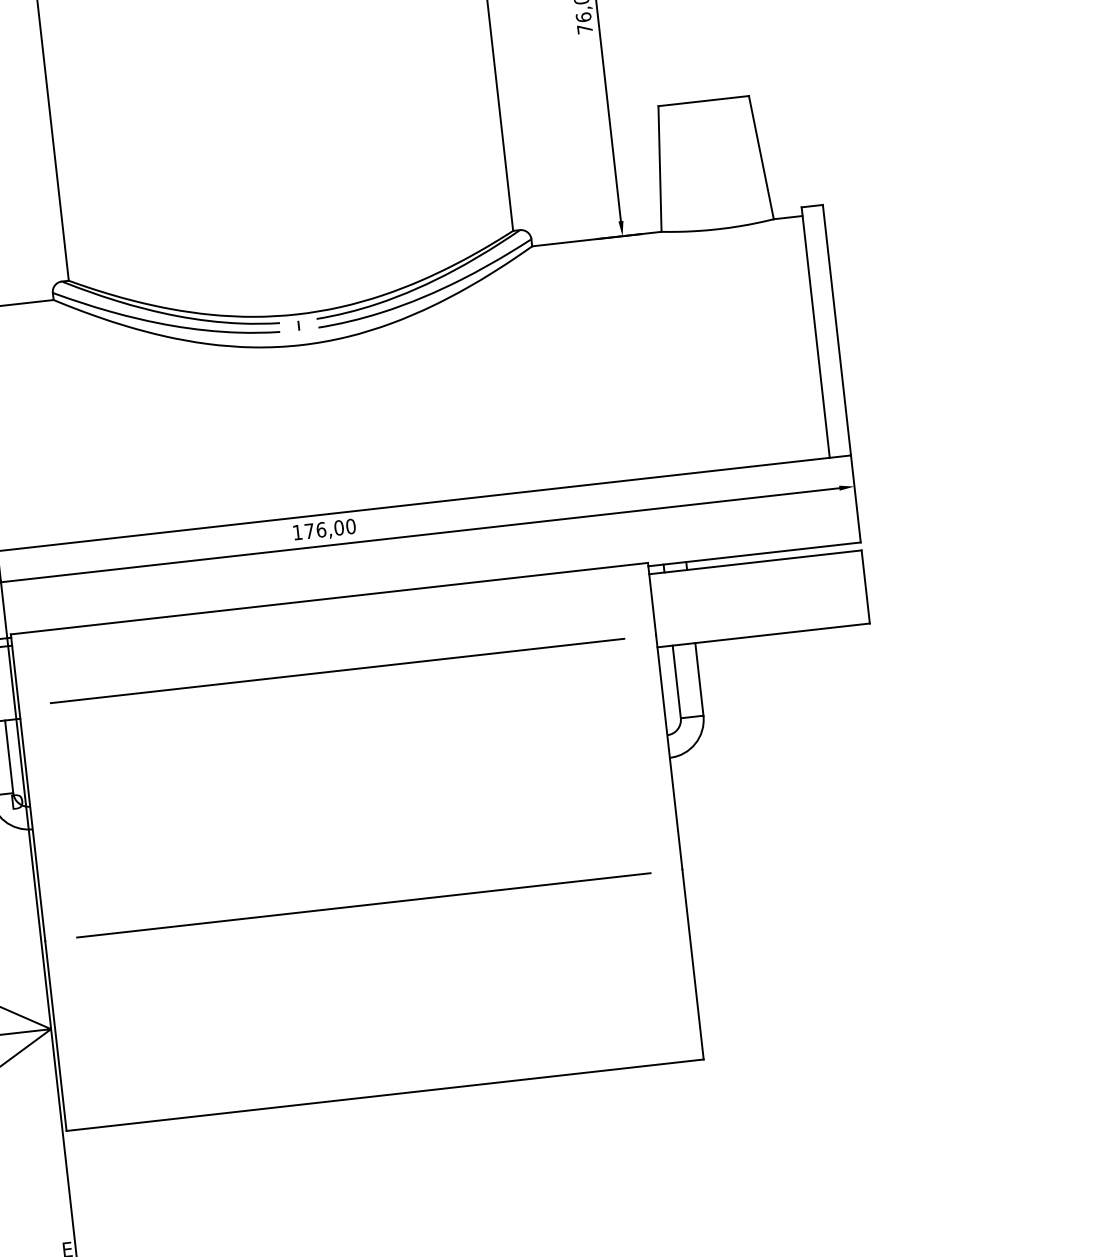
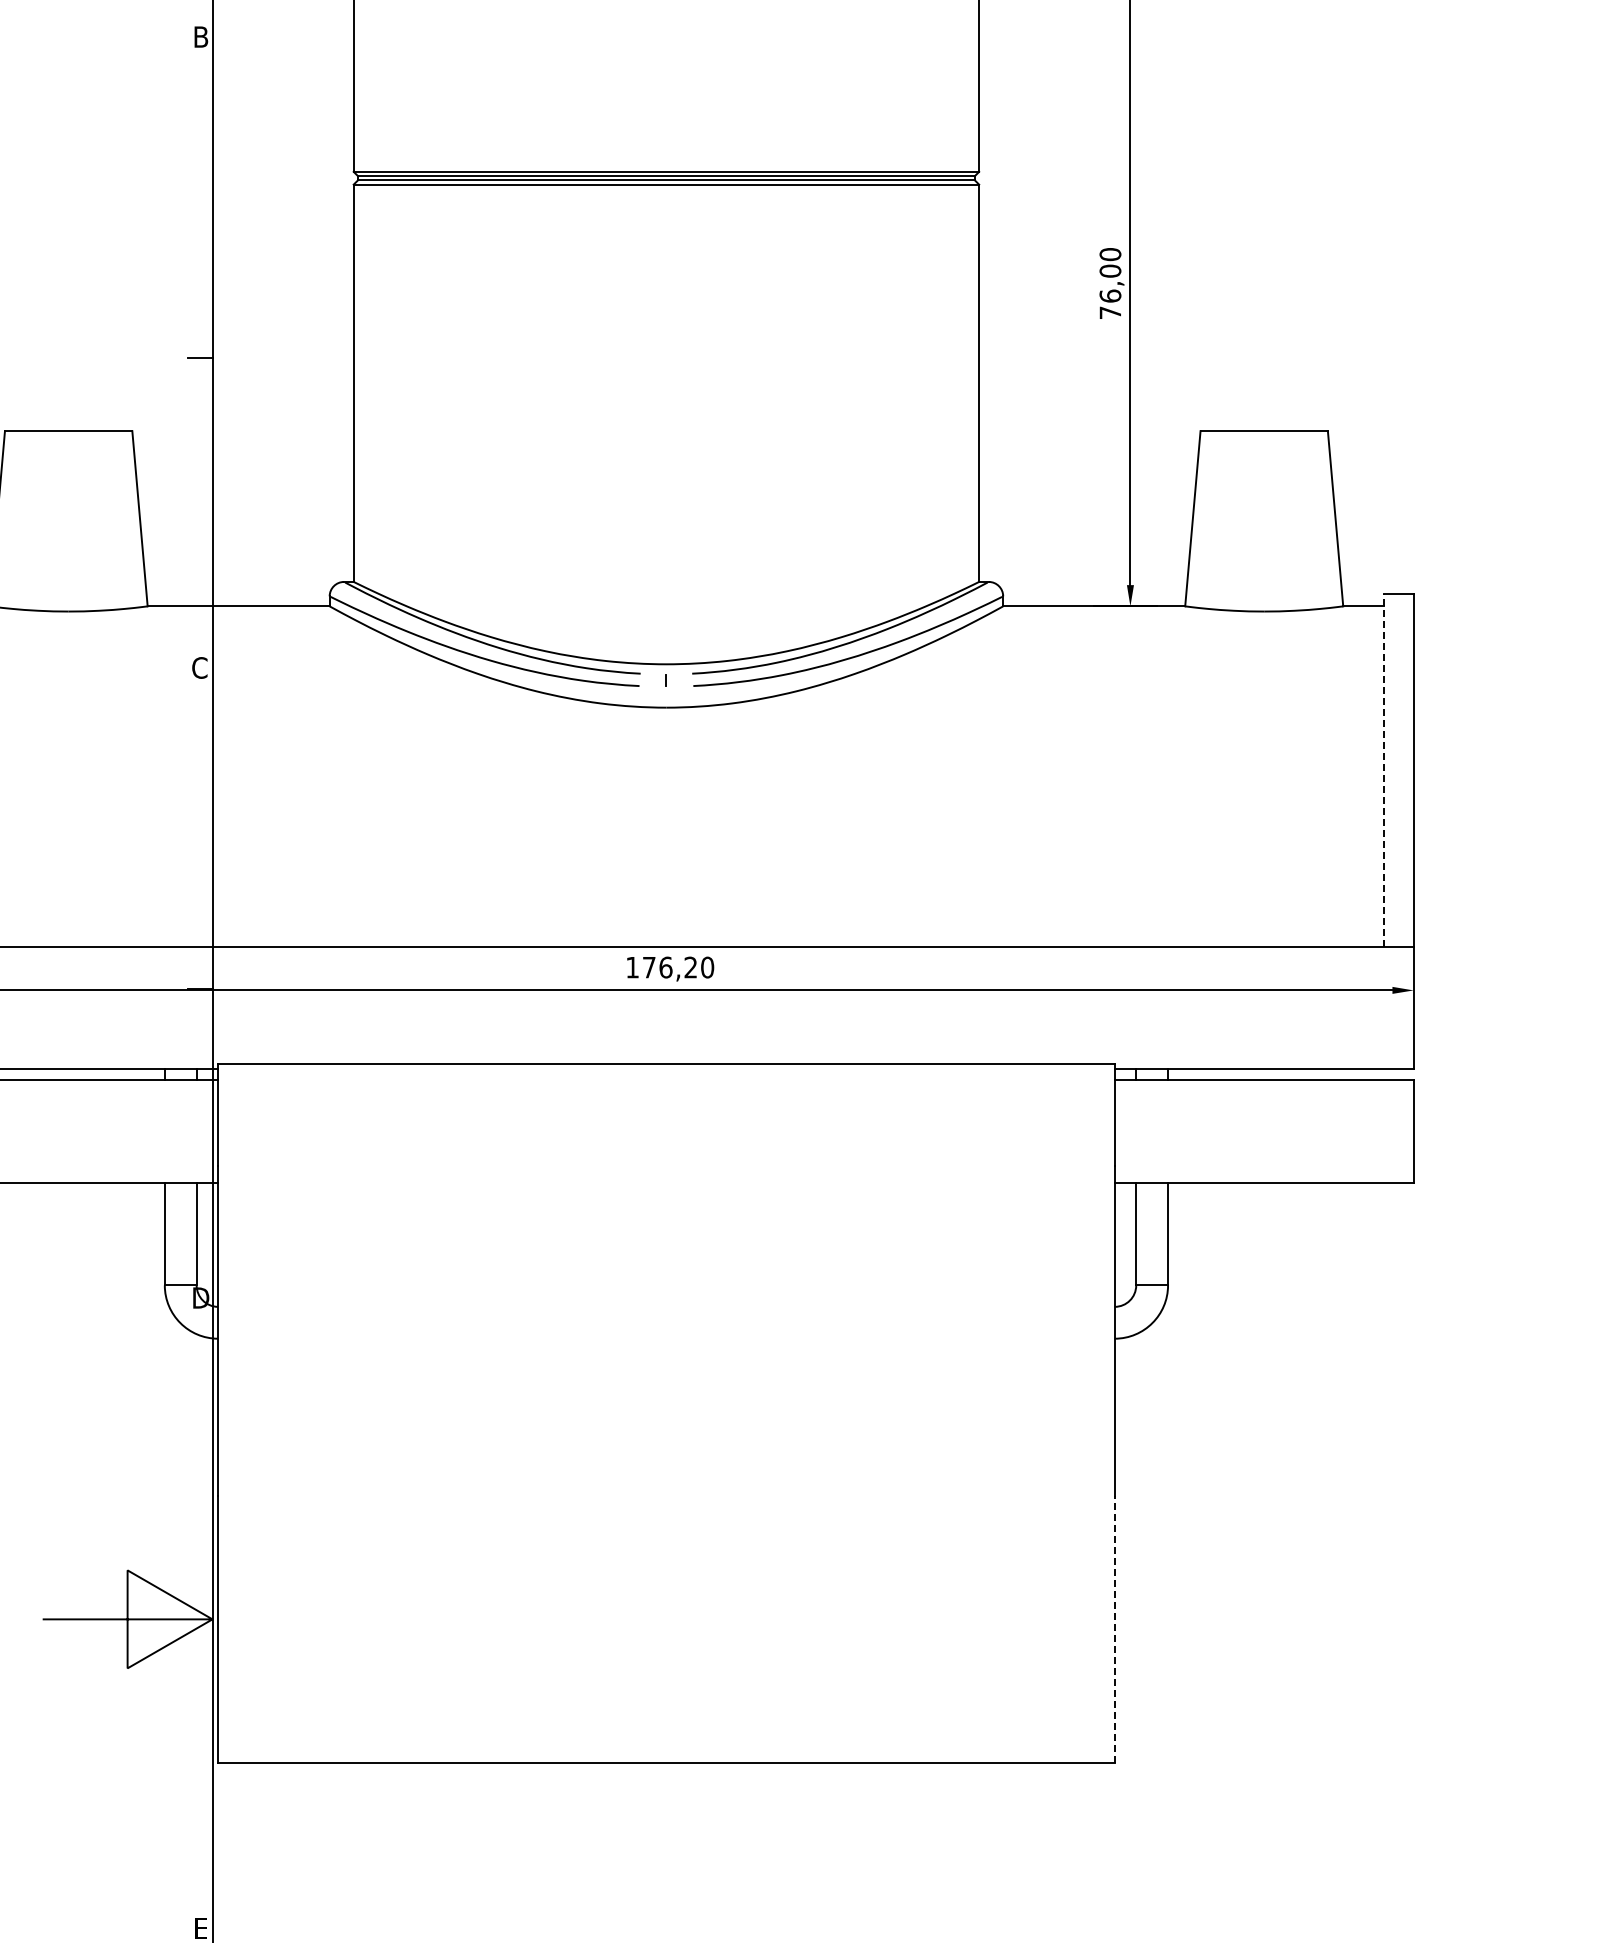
line: (815, 331) -> (1383, 769), solid -> dashed
text: (338, 527) -> (690, 967), 176,00 -> 176,20
line: (336, 671) -> (665, 1166), removed
line: (363, 905) -> (665, 1496), removed
line: (692, 964) -> (1114, 1629), solid -> dashed

